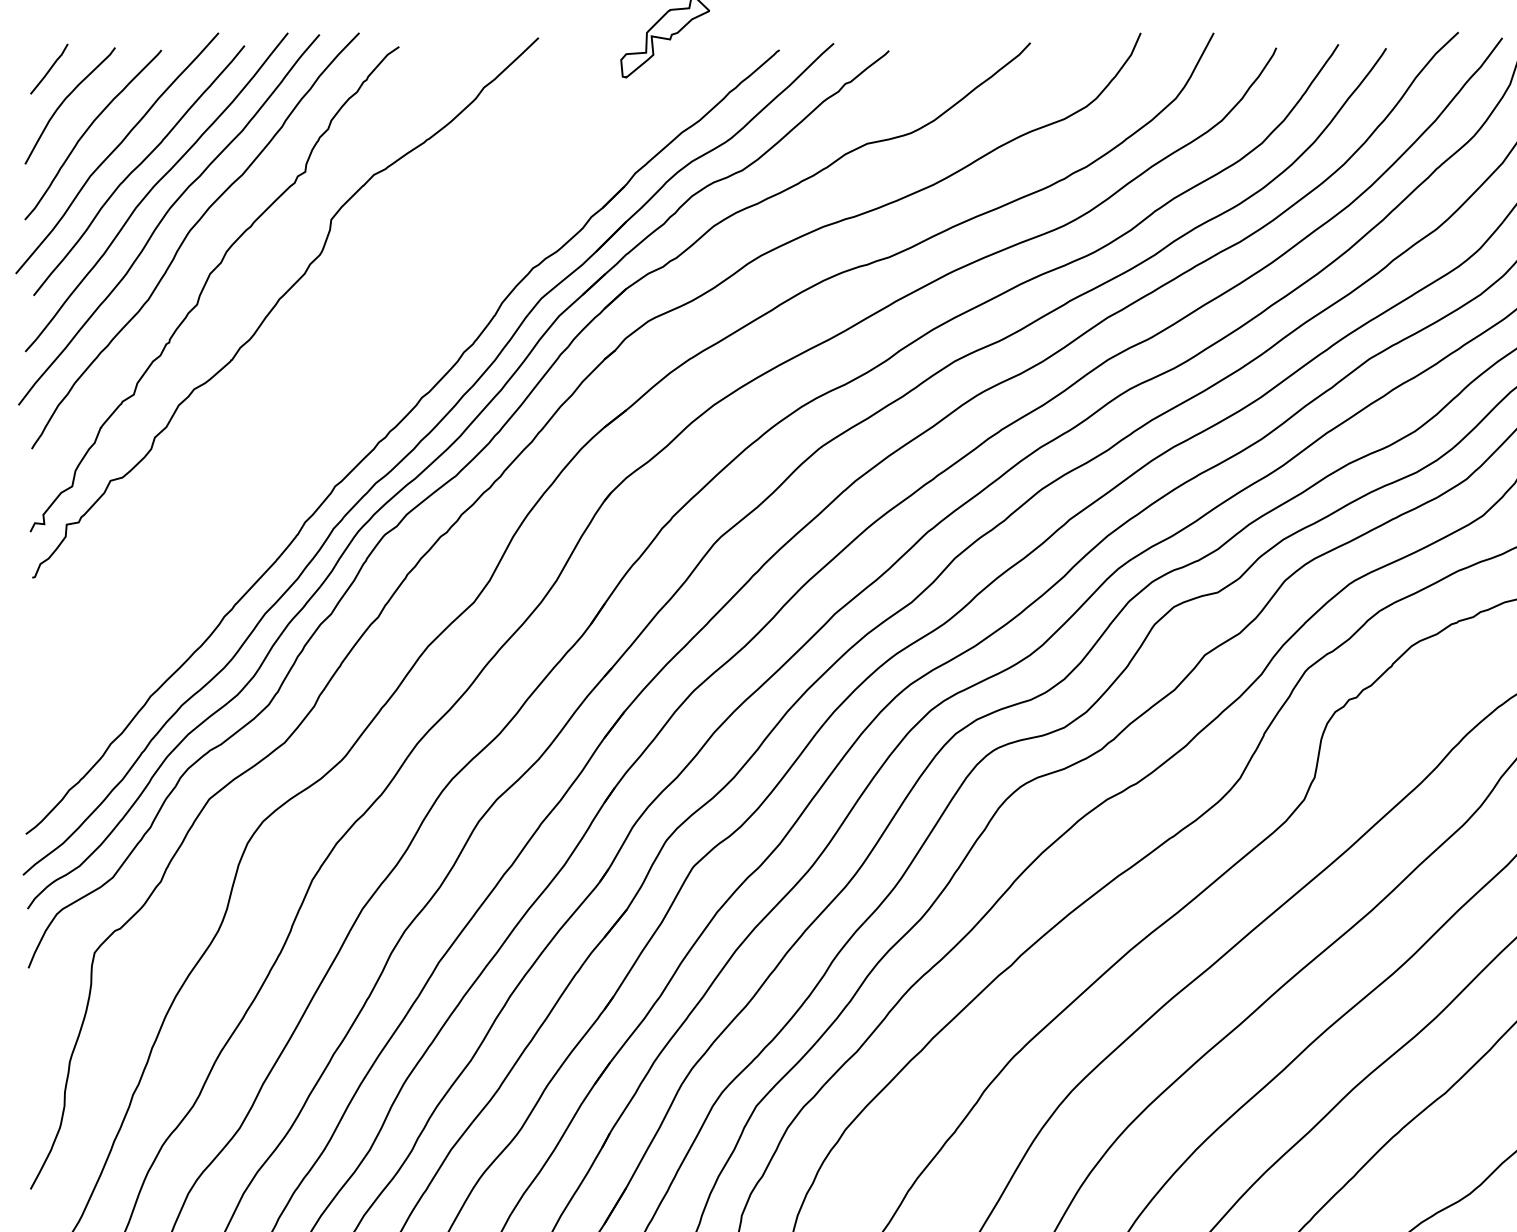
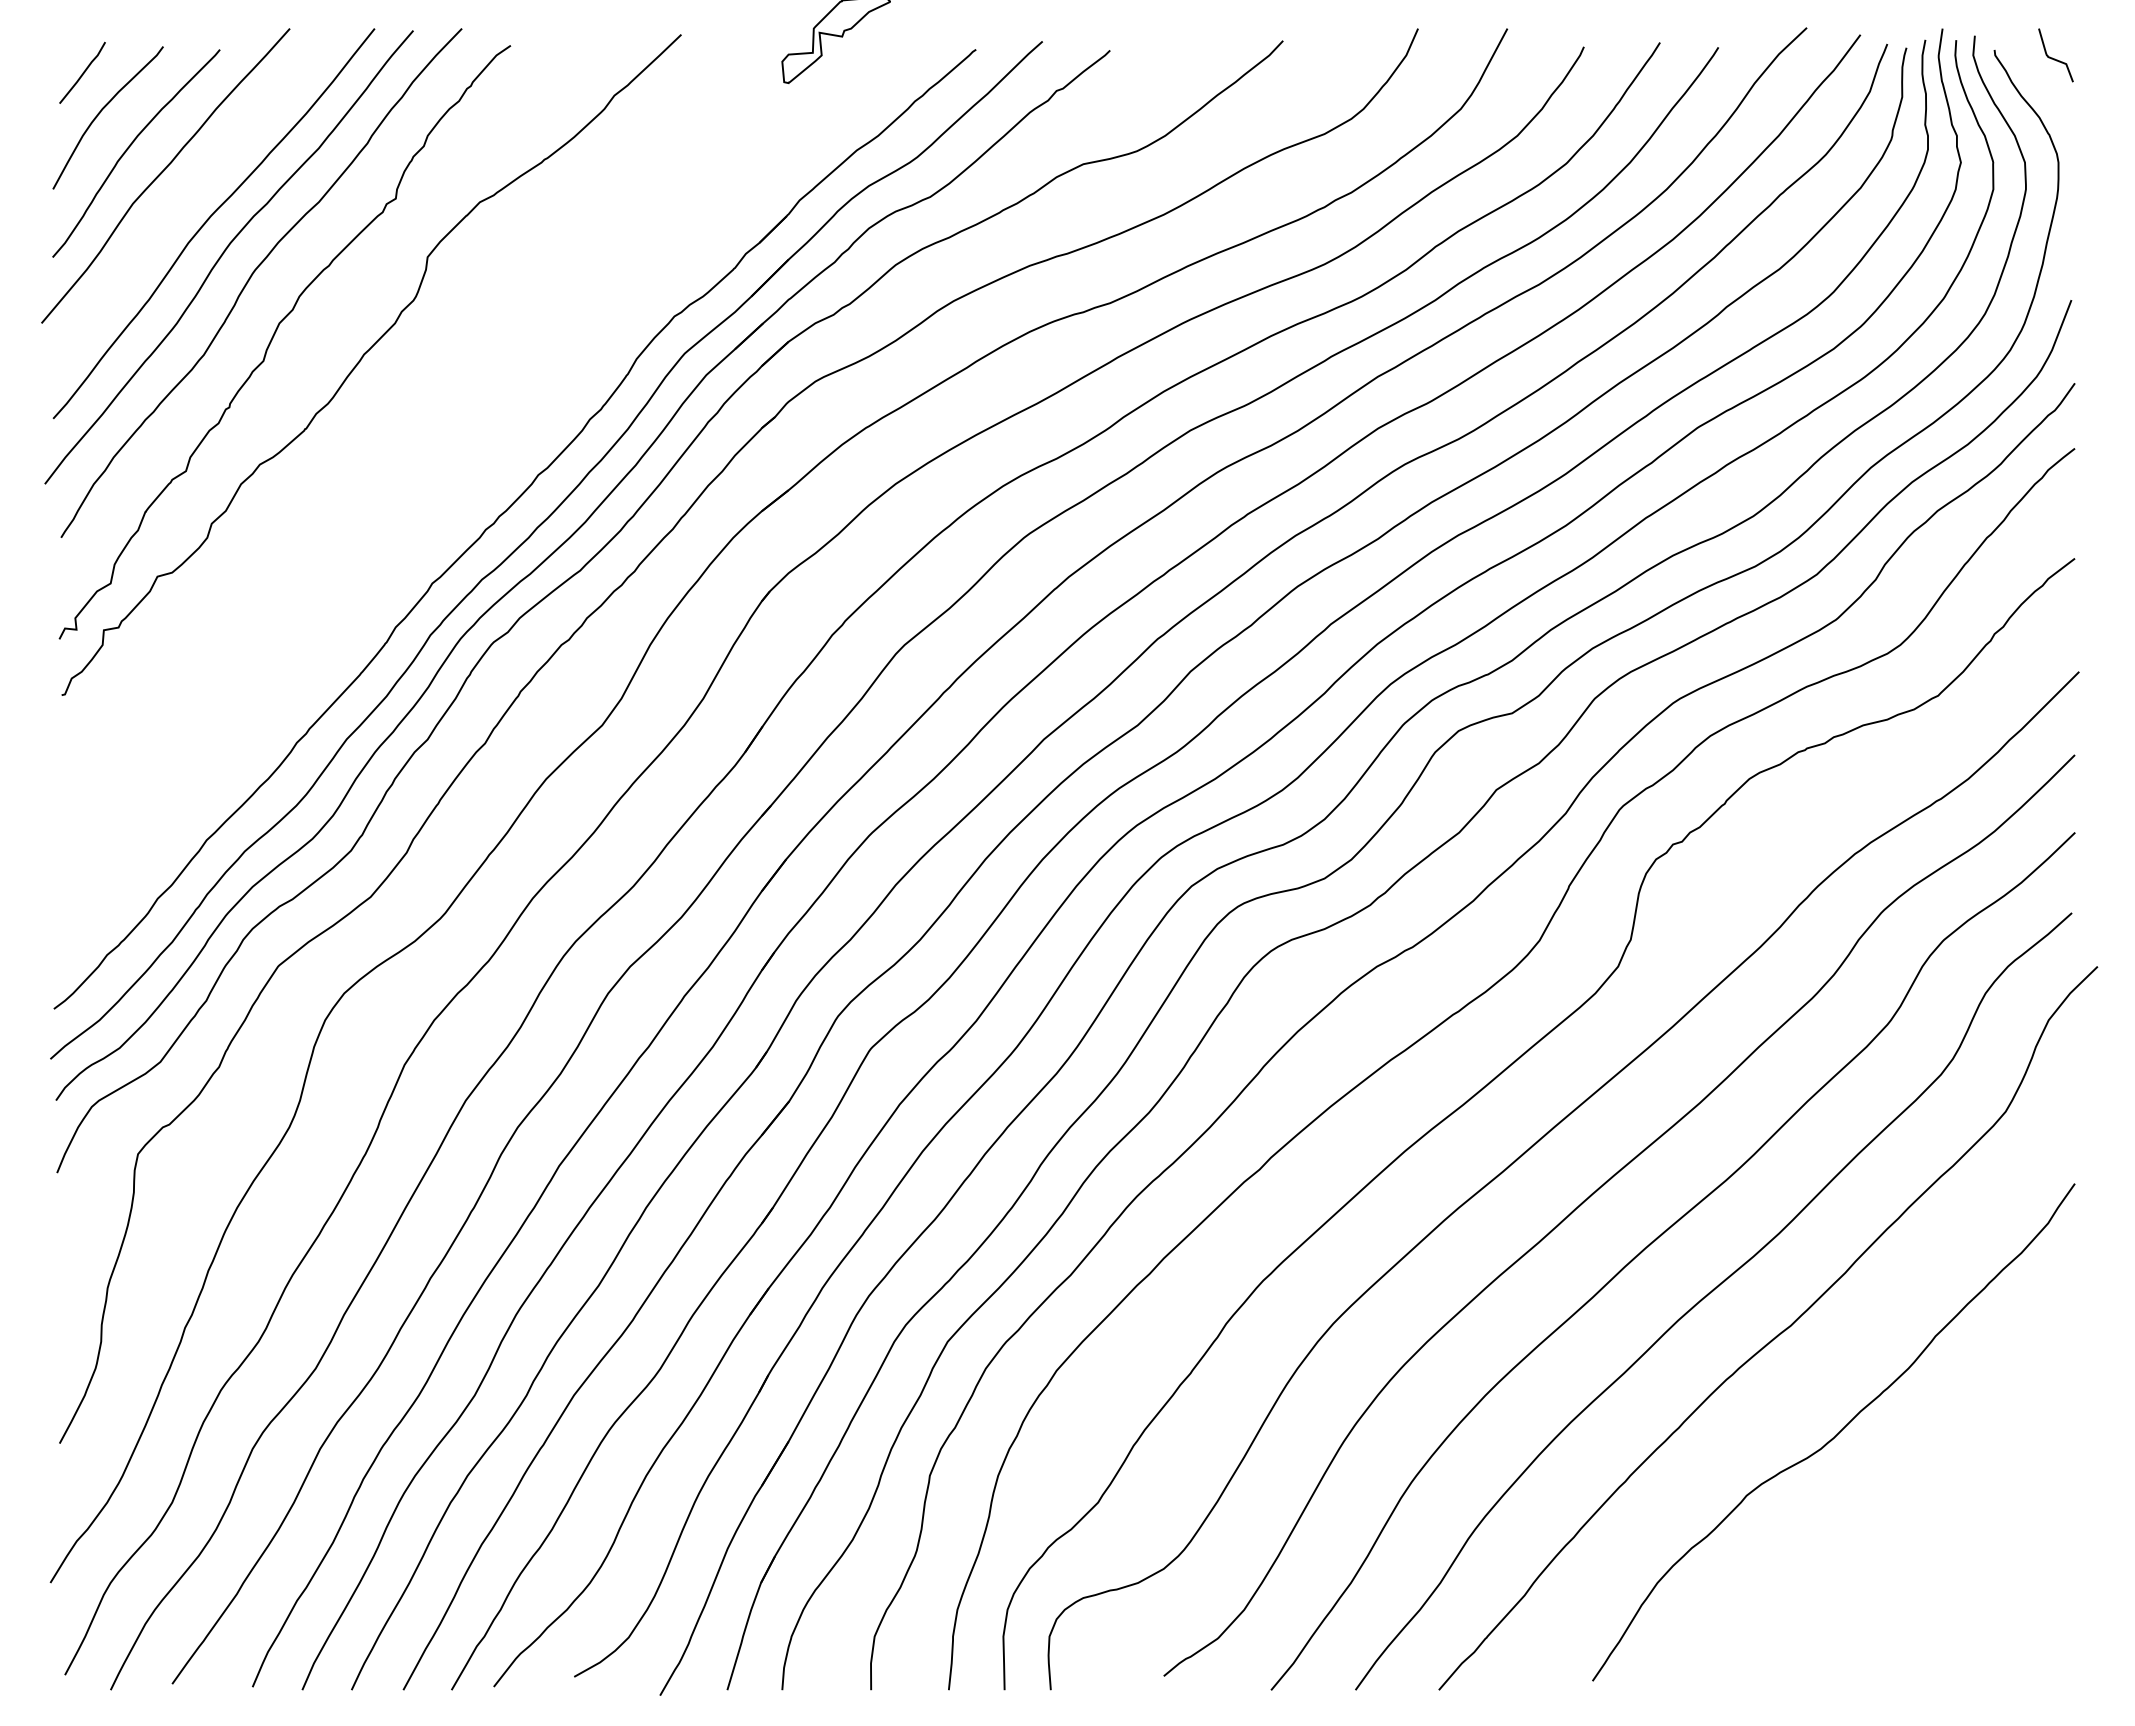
curve: (137, 167) -> (190, 193), removed

